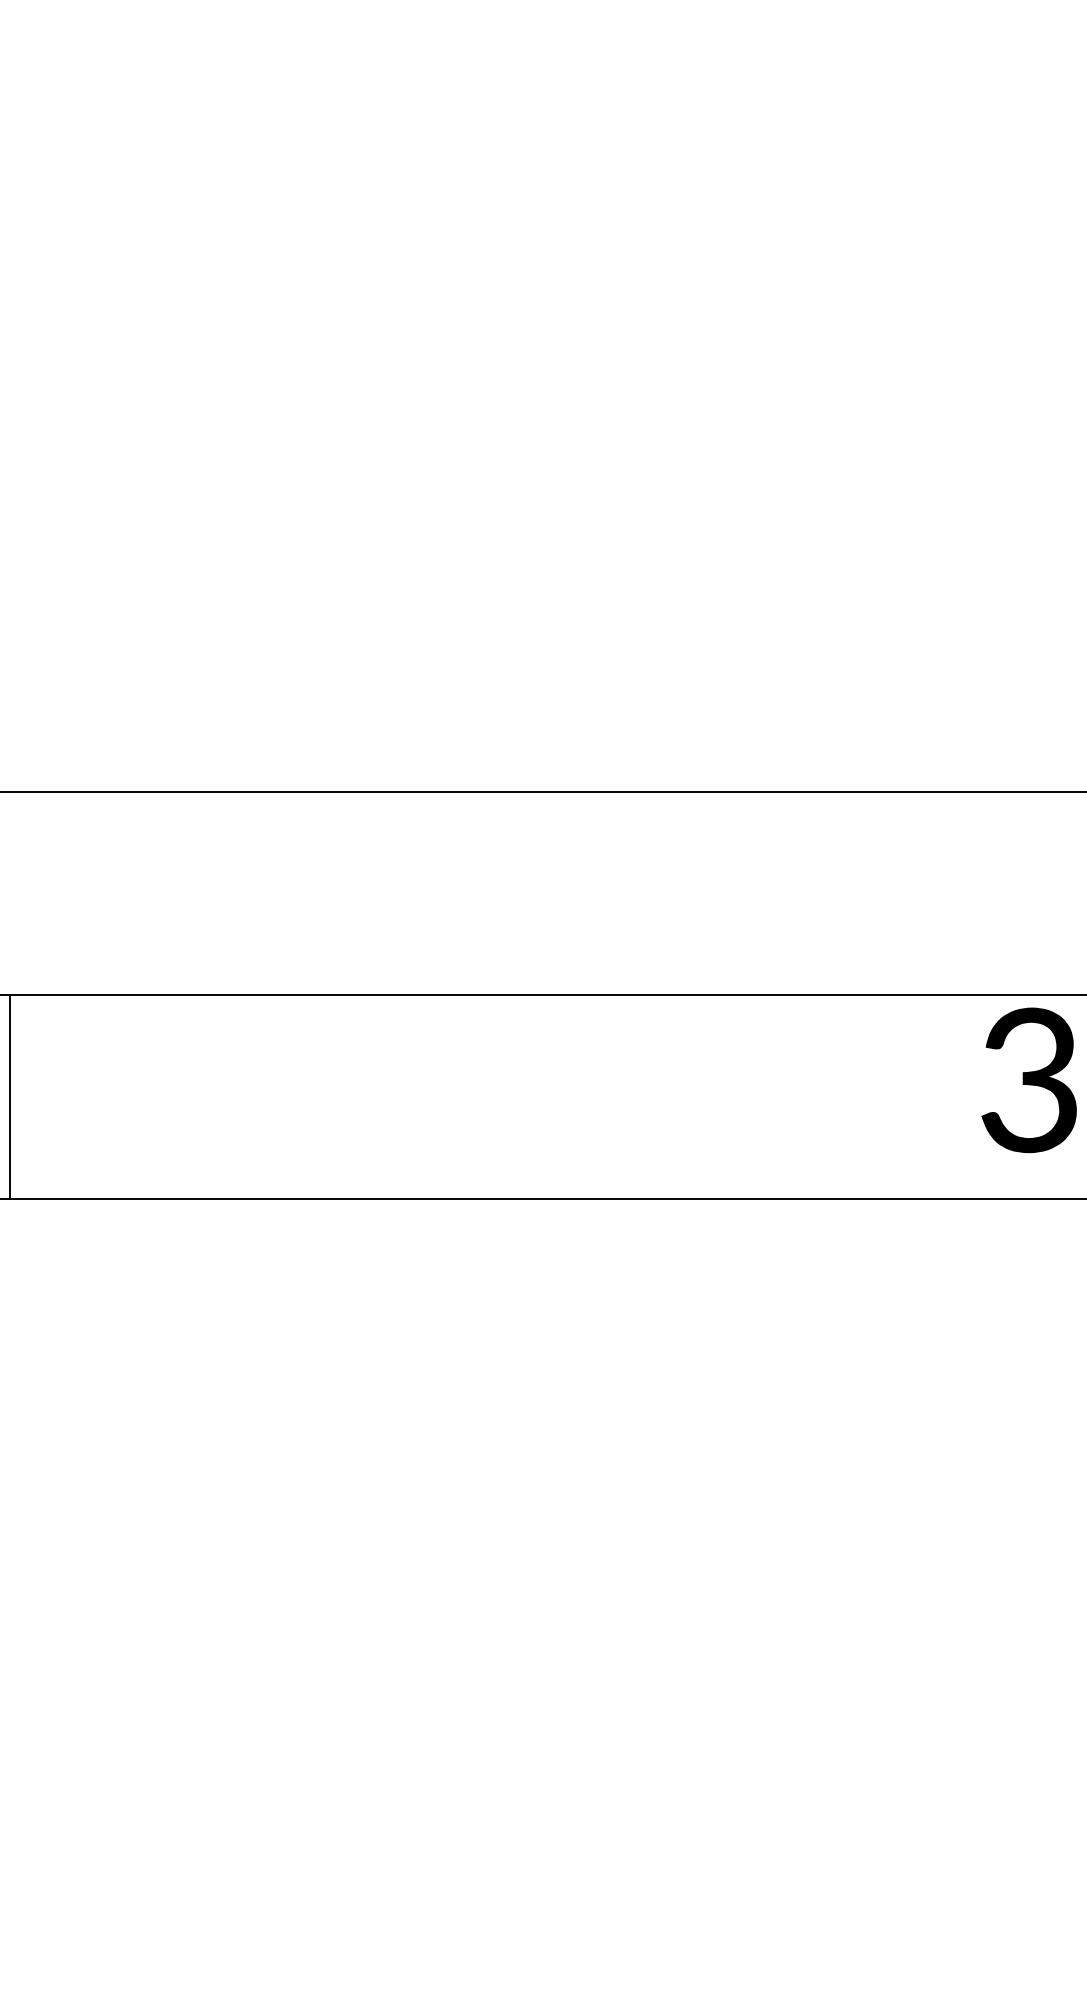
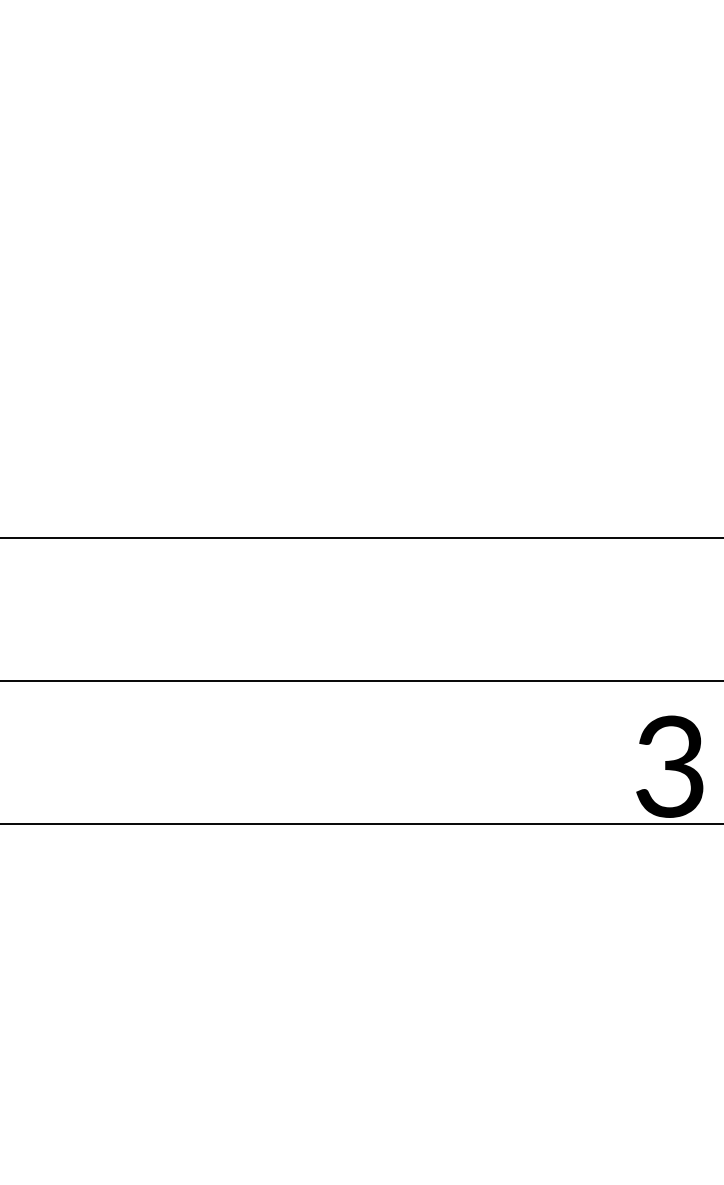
text: (1028, 1080) -> (669, 766), moved

